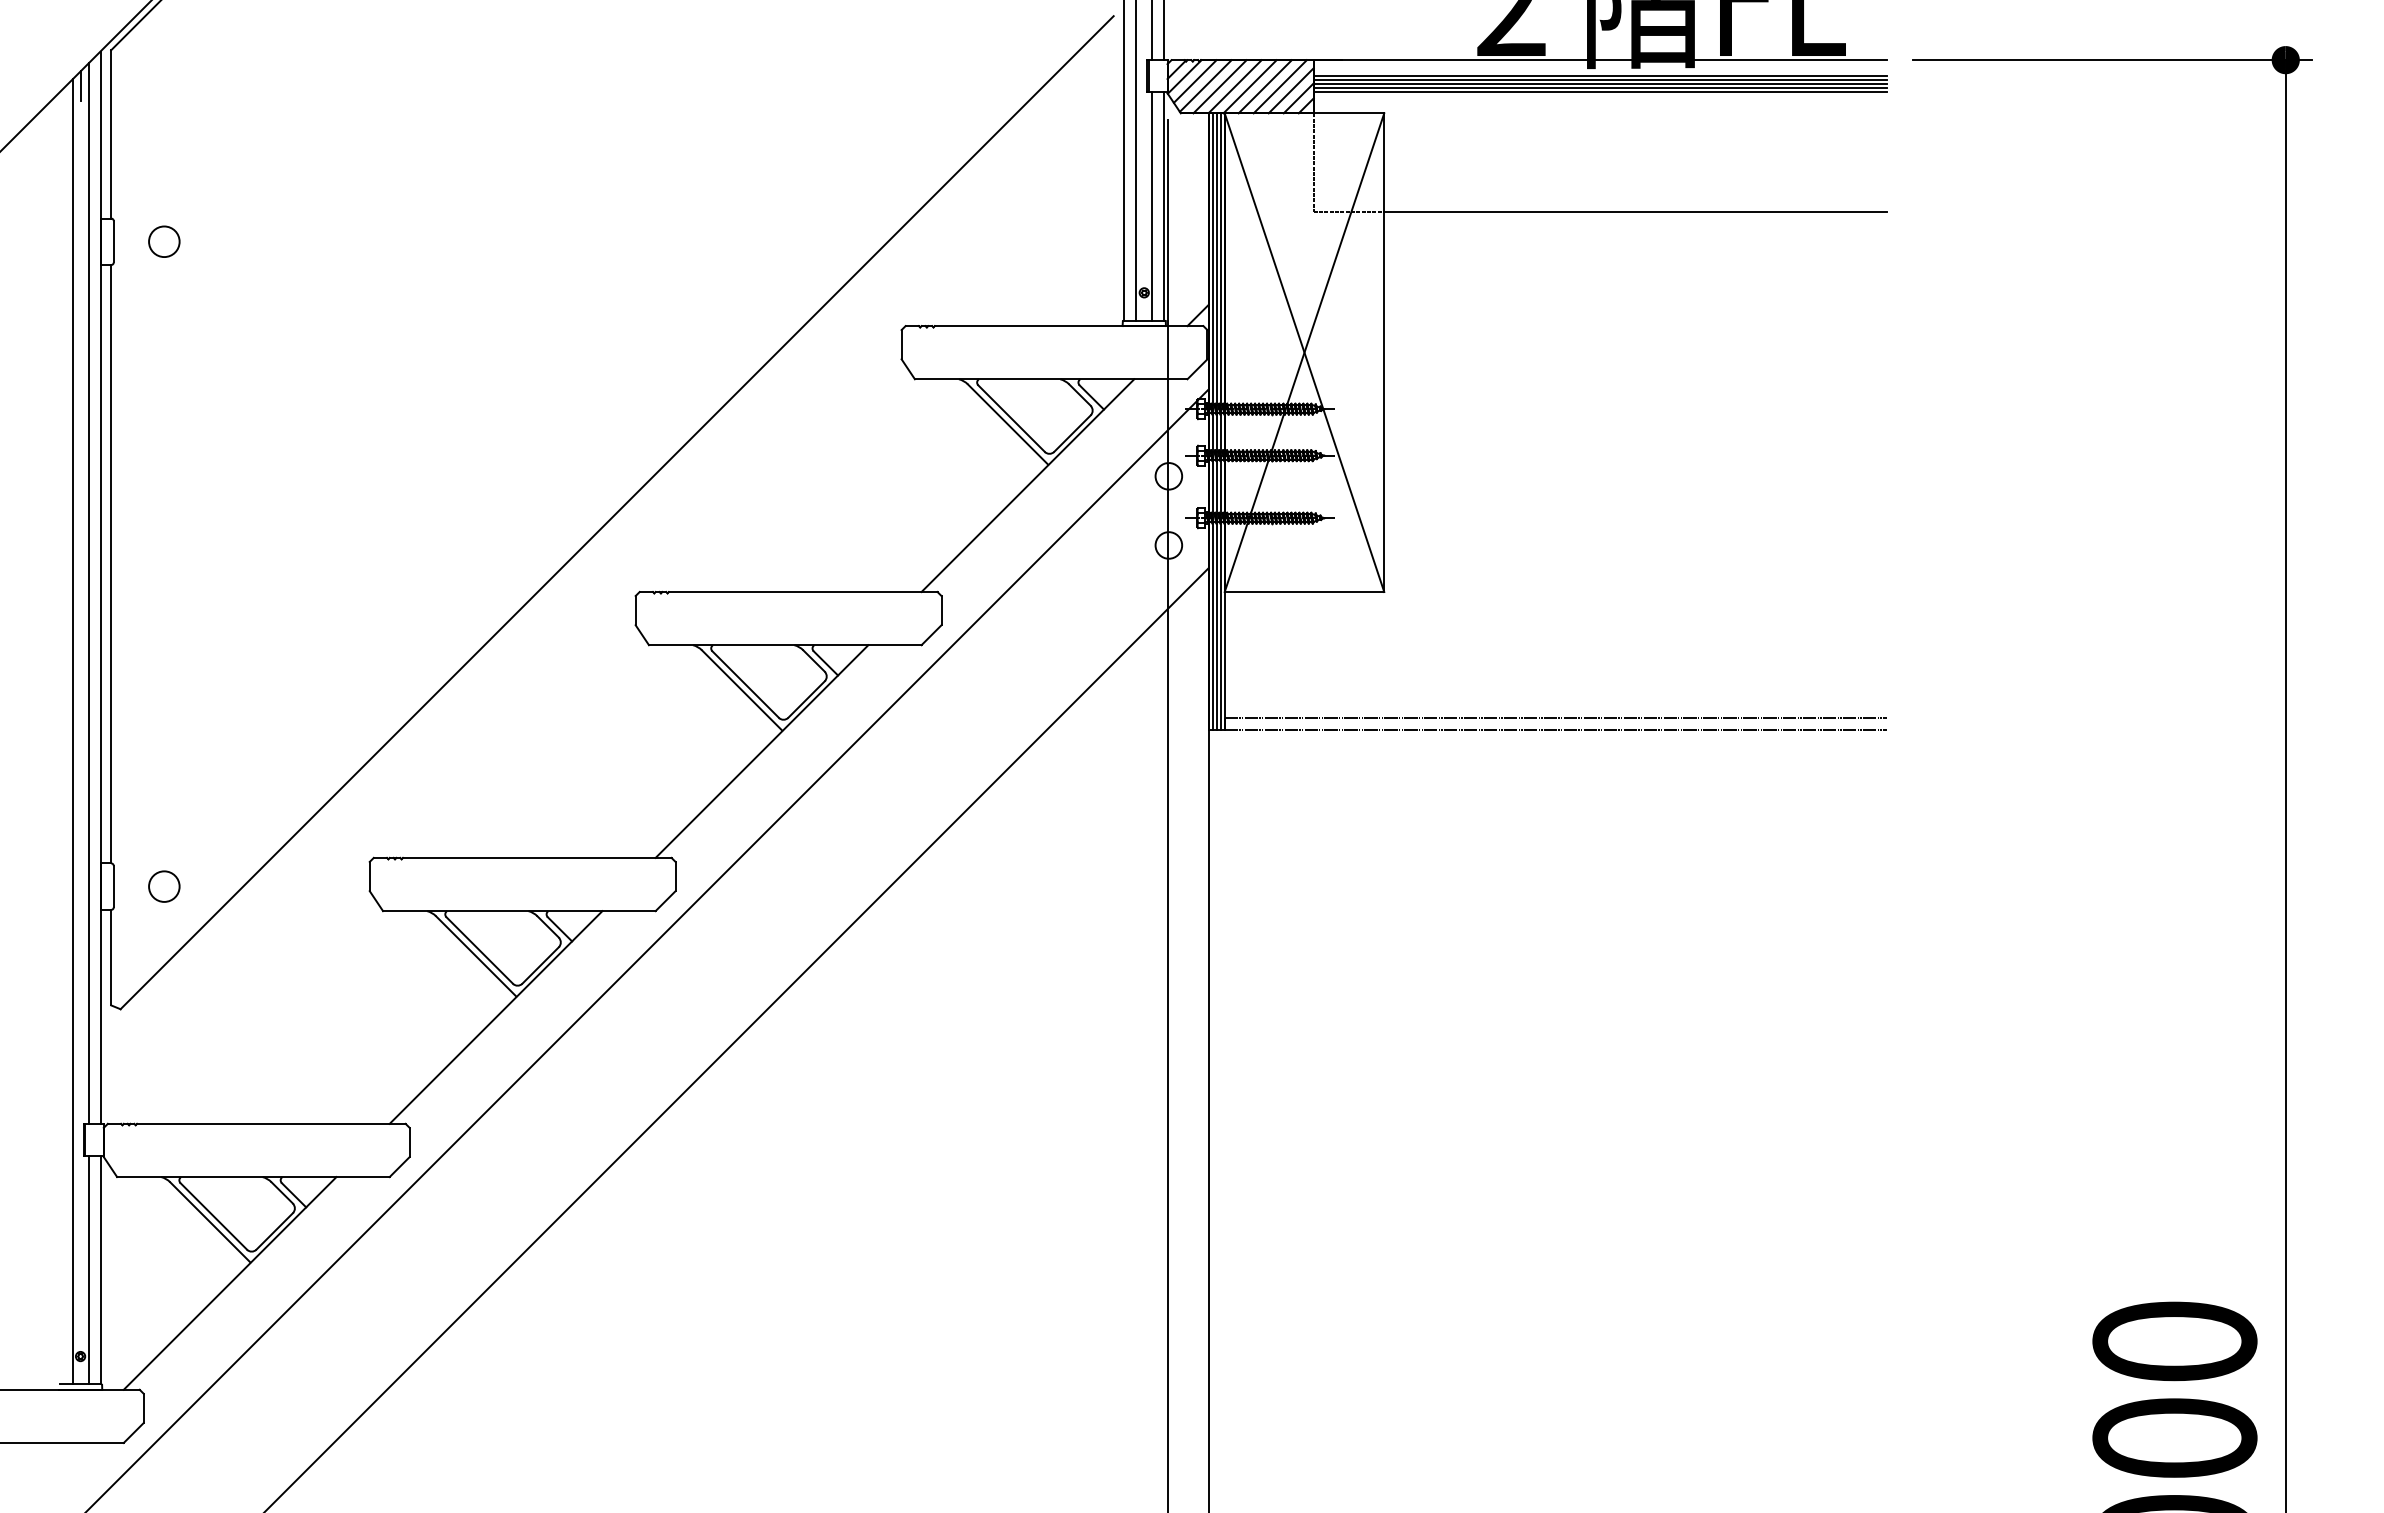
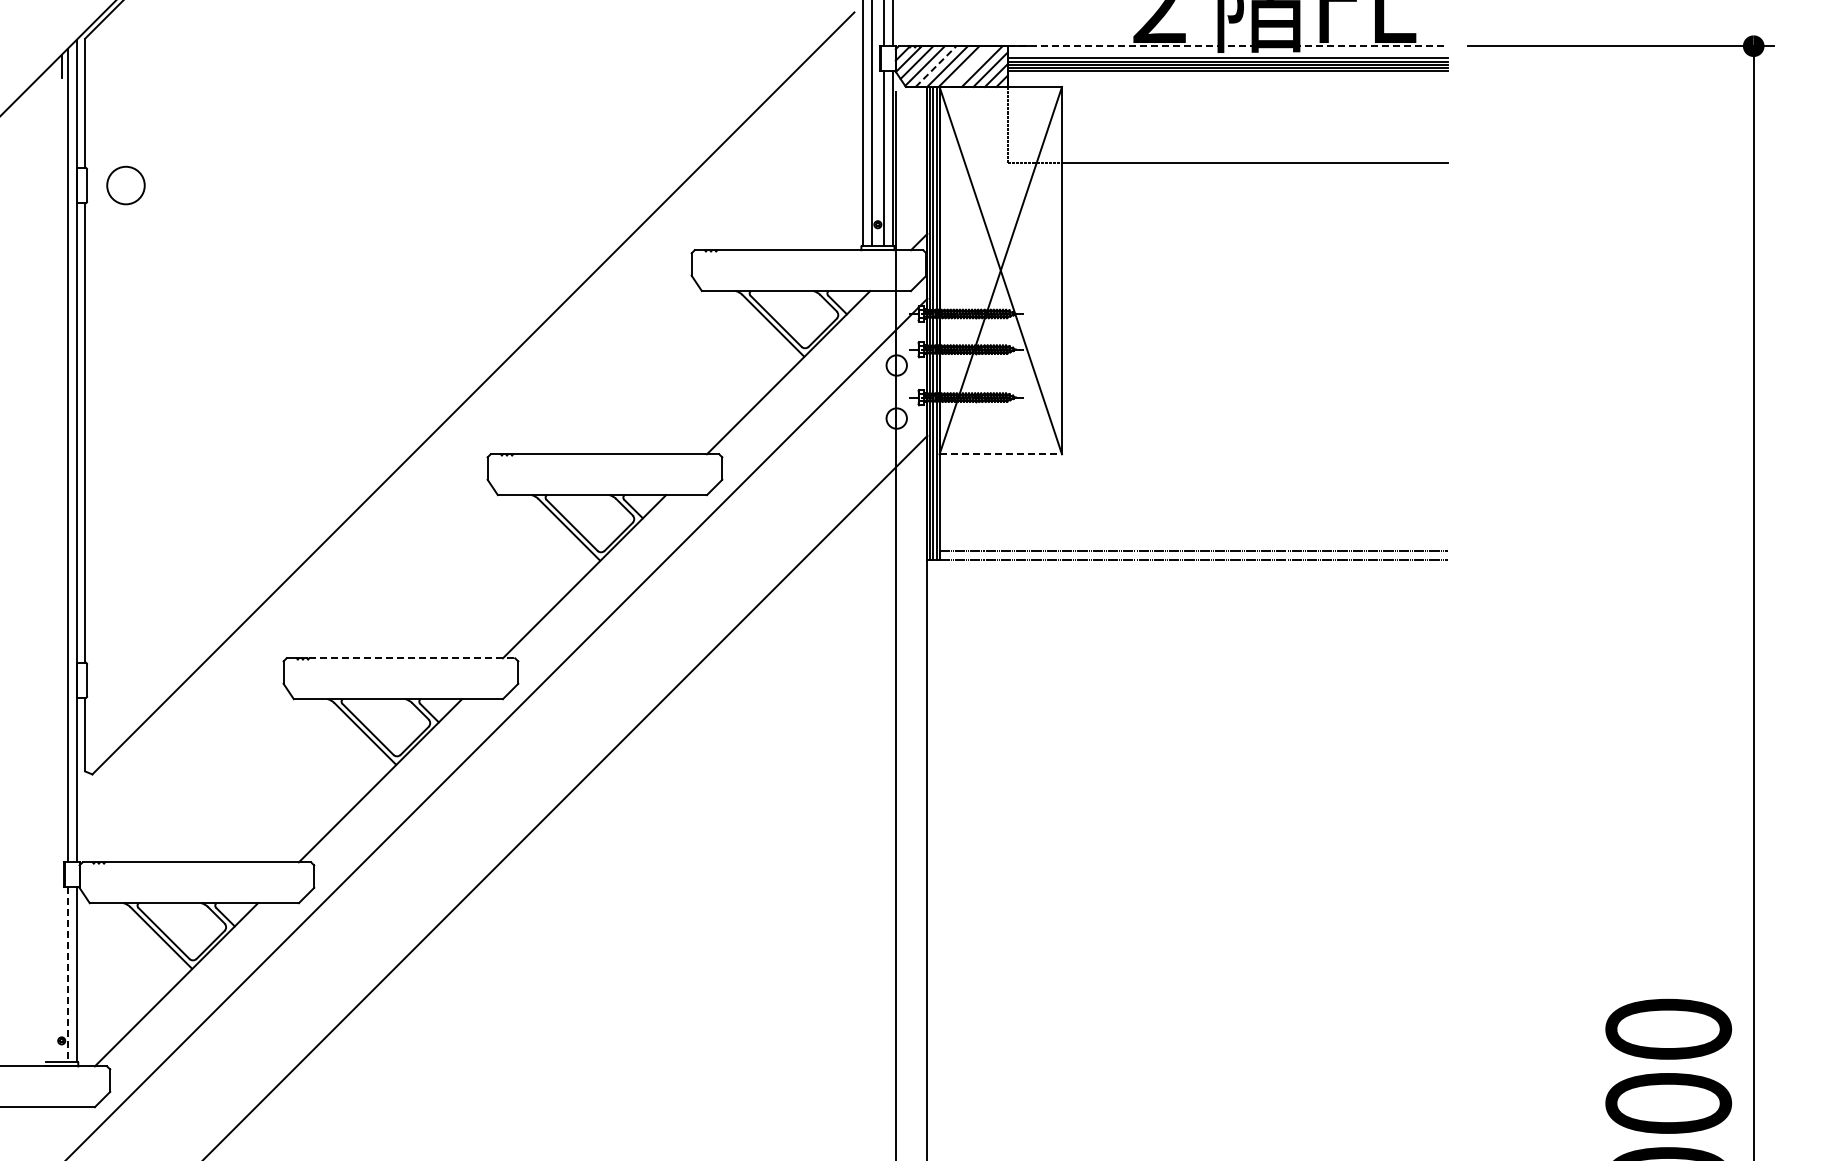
line: (1599, 60) -> (1227, 46), solid -> dashed
line: (1220, 86) -> (936, 66), solid -> dashed
line: (1264, 86) -> (970, 66), removed
circle: (163, 241) -> (125, 185), size x1.6
line: (1305, 592) -> (1001, 454), solid -> dashed
line: (72, 731) -> (55, 561), removed
line: (537, 858) -> (412, 658), solid -> dashed
circle: (163, 885) -> (125, 679), removed
line: (88, 1270) -> (67, 974), solid -> dashed

